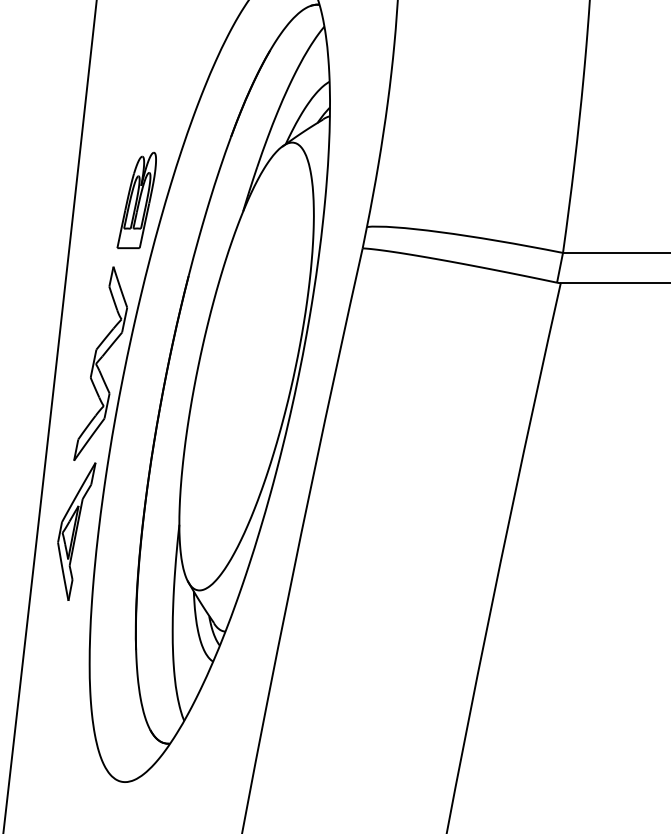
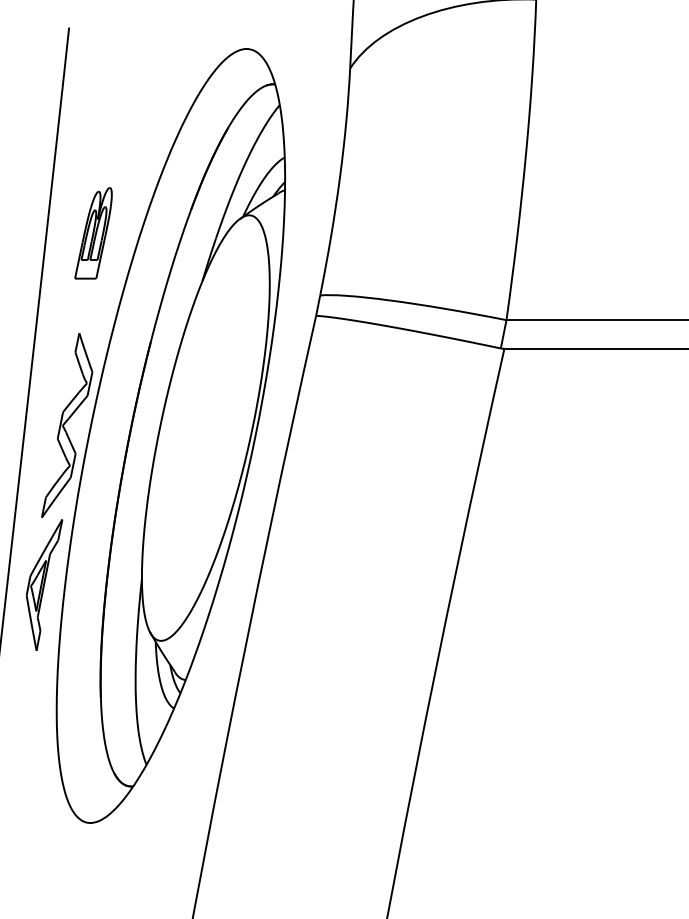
part: (136, 200) -> (93, 233), moved

